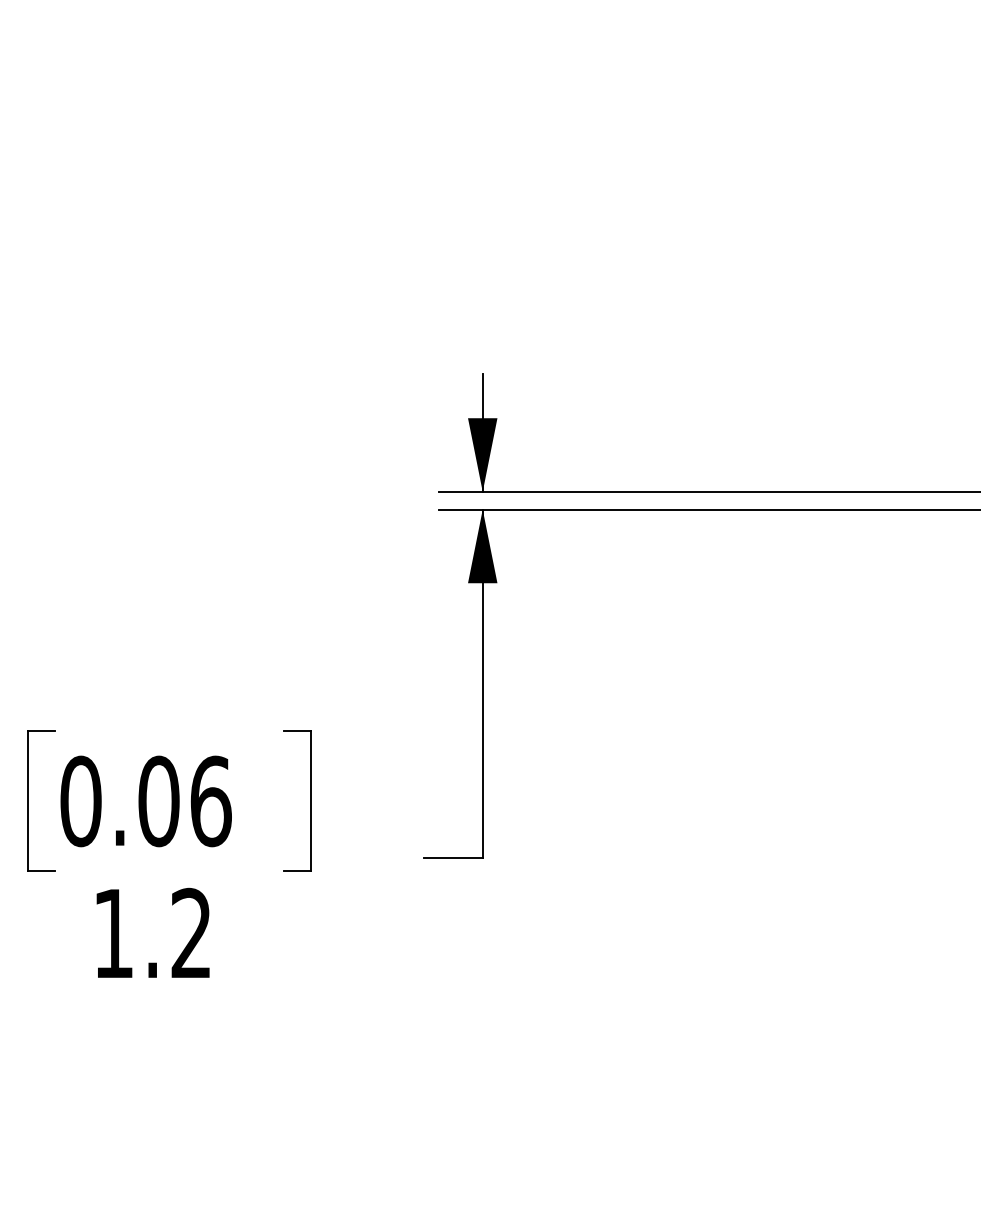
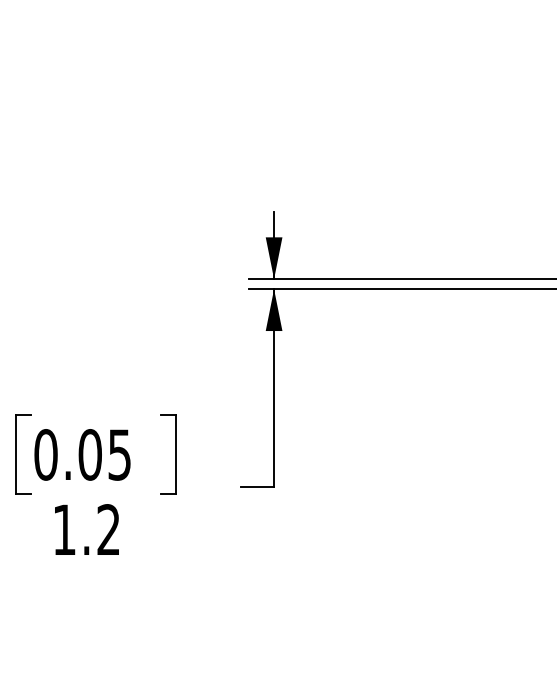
text: (210, 800) -> (119, 454), 0.06 -> 0.05

